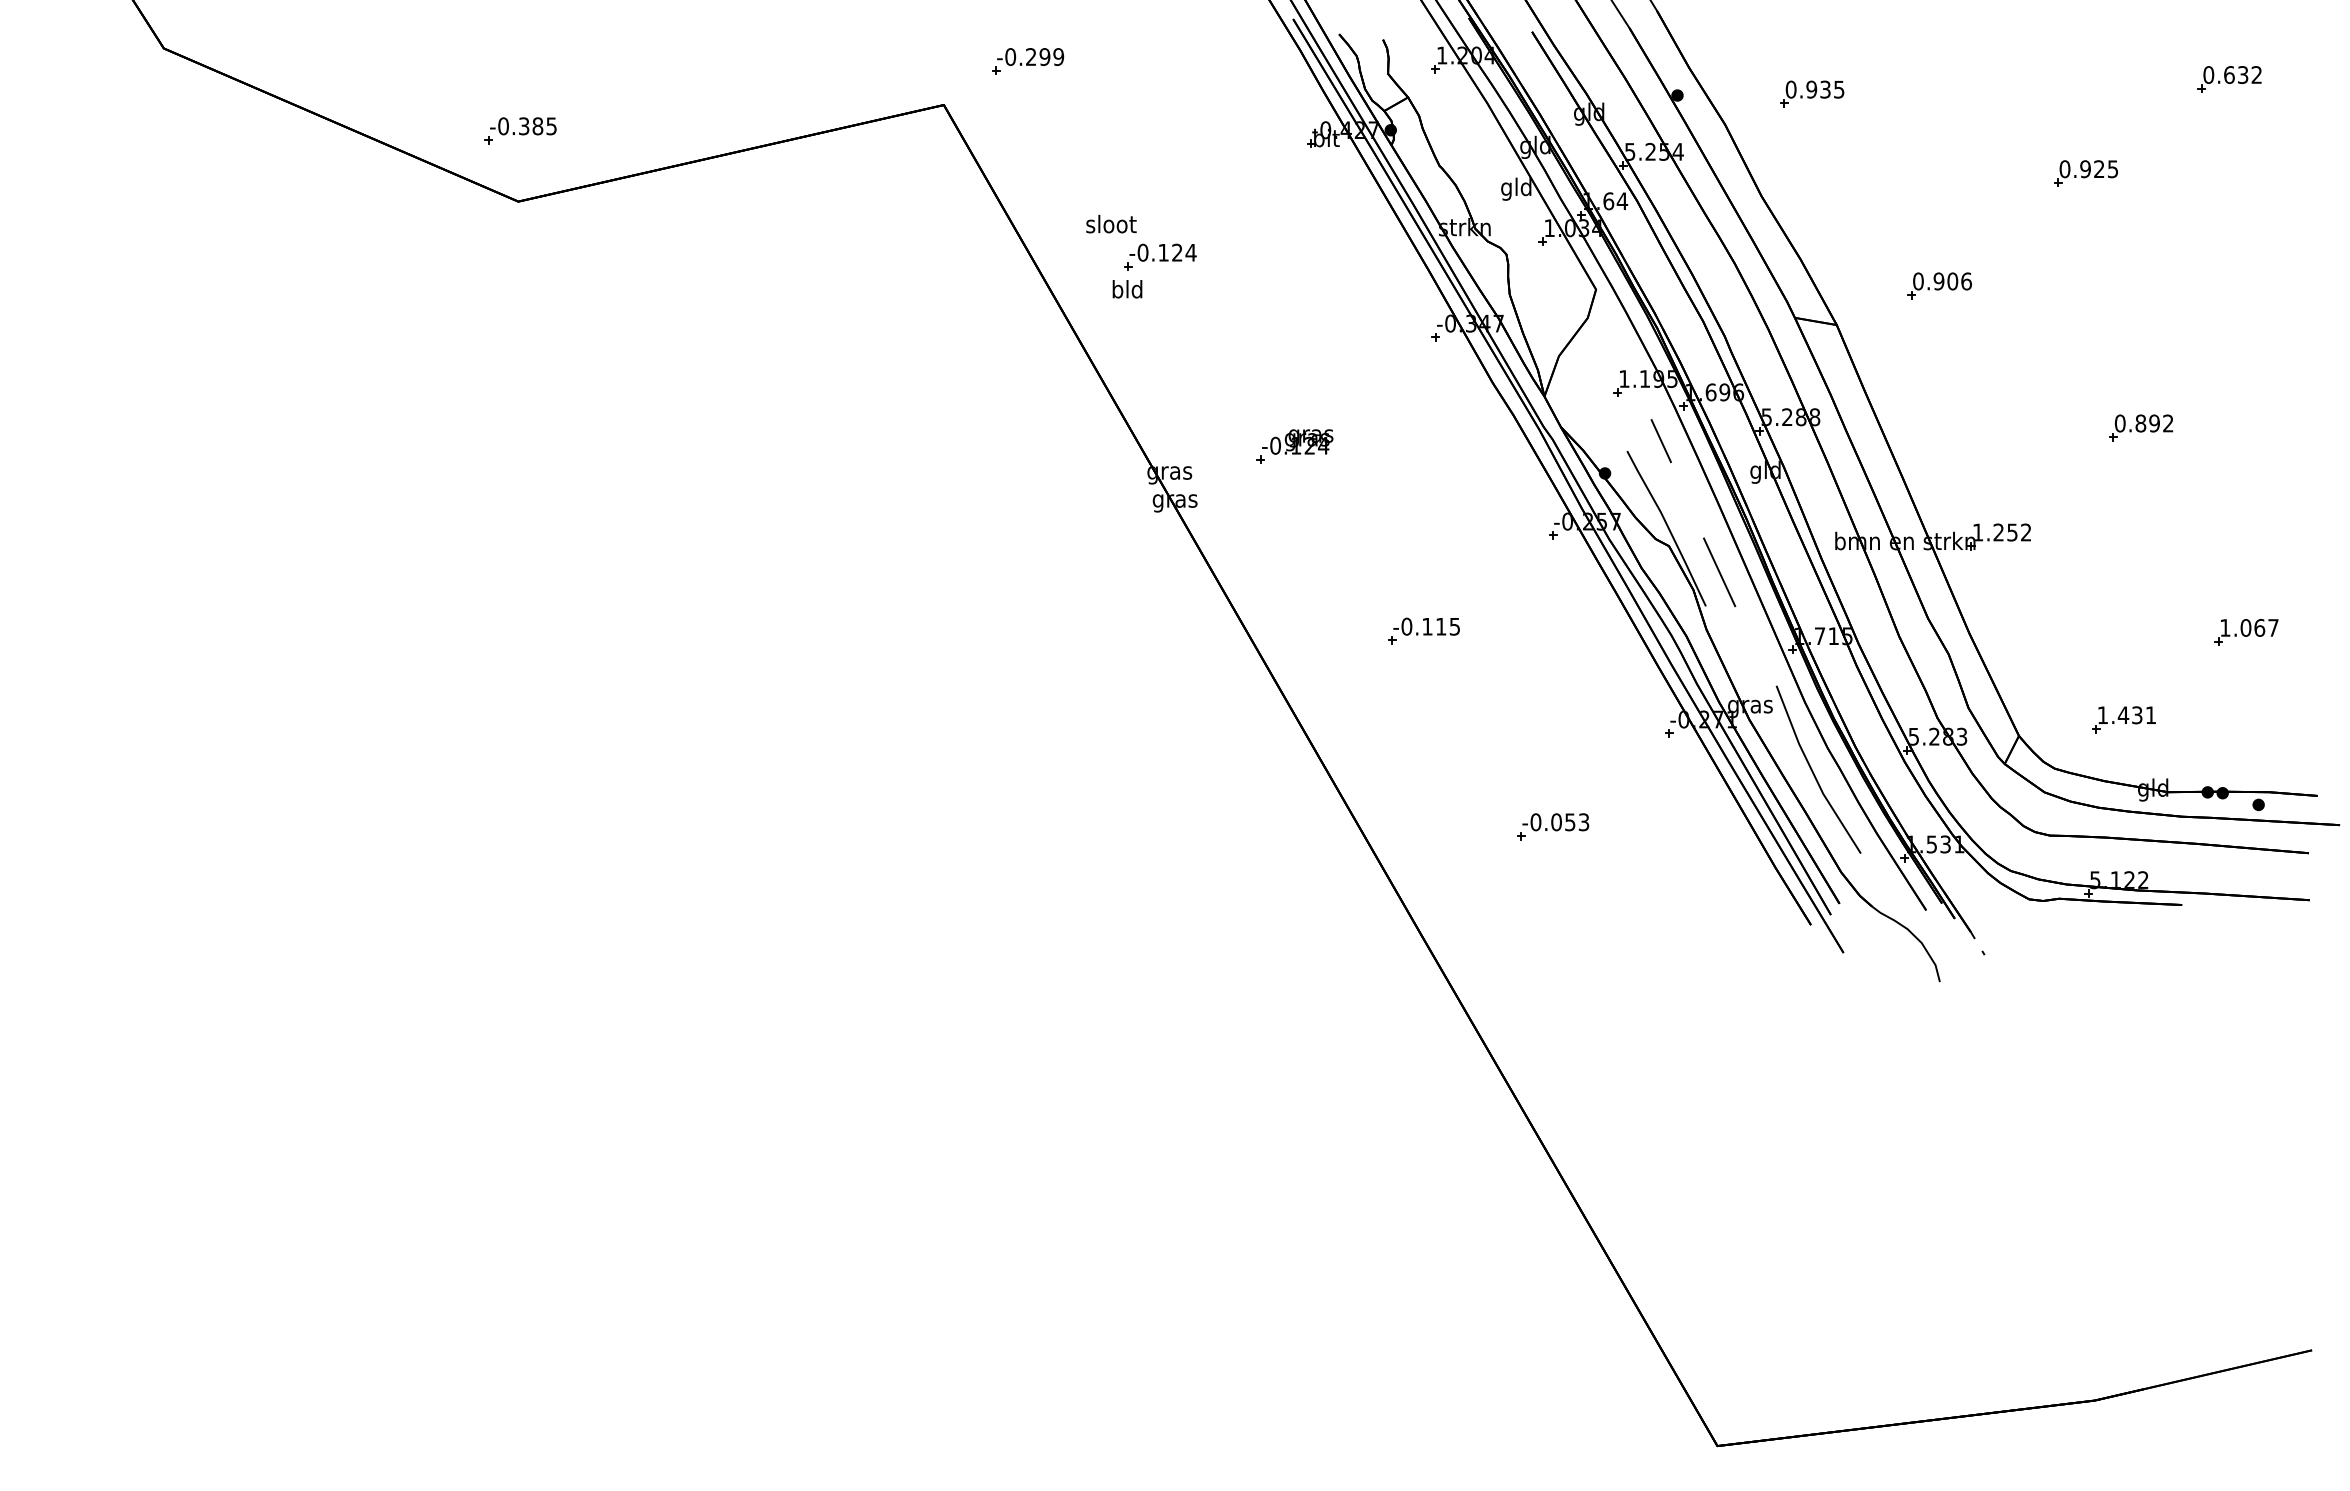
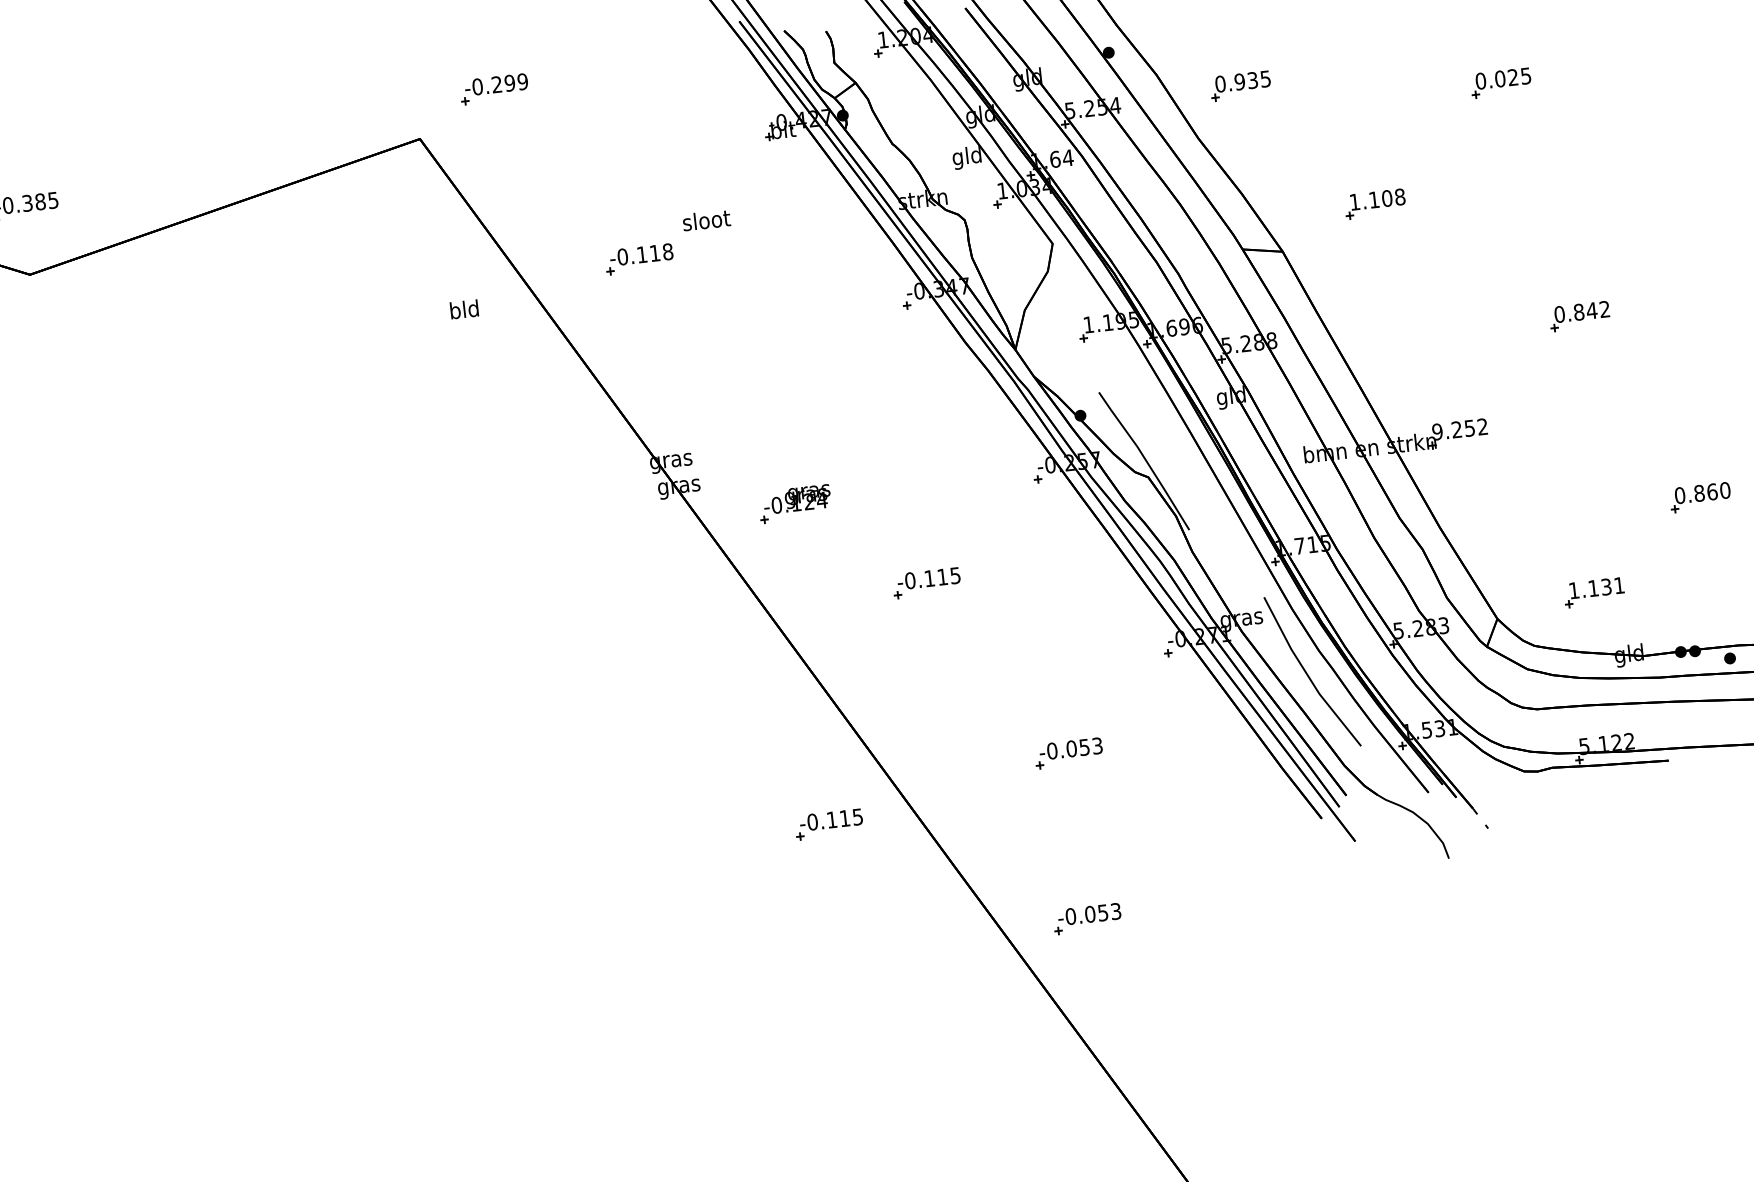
part: (1812, 93) -> (1240, 85), moved
text: (2085, 169) -> (1500, 79), 0.925 -> 0.025
text: (1111, 223) -> (706, 219), moved
text: (1184, 252) -> (661, 252), -0.124 -> -0.118
text: (1942, 281) -> (1377, 199), 0.906 -> 1.108
text: (1127, 289) -> (464, 309), moved
text: (2154, 423) -> (1591, 310), 0.892 -> 0.842
line: (1660, 441) -> (1129, 379), removed
part: (1294, 446) -> (794, 504), moved
text: (1977, 532) -> (1436, 431), 1.252 -> 9.252
line: (1719, 572) -> (1198, 496), removed
text: (2249, 627) -> (1702, 492), 1.067 -> 0.860
text: (2123, 714) -> (1593, 587), 1.431 -> 1.131
part: (1292, 872) -> (828, 823), added
part: (1553, 1002) -> (1087, 918), added

